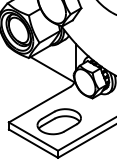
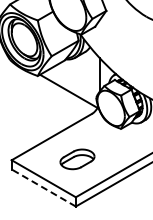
part: (59, 121) -> (77, 159), size x0.6
line: (33, 143) -> (43, 187), solid -> dashed

